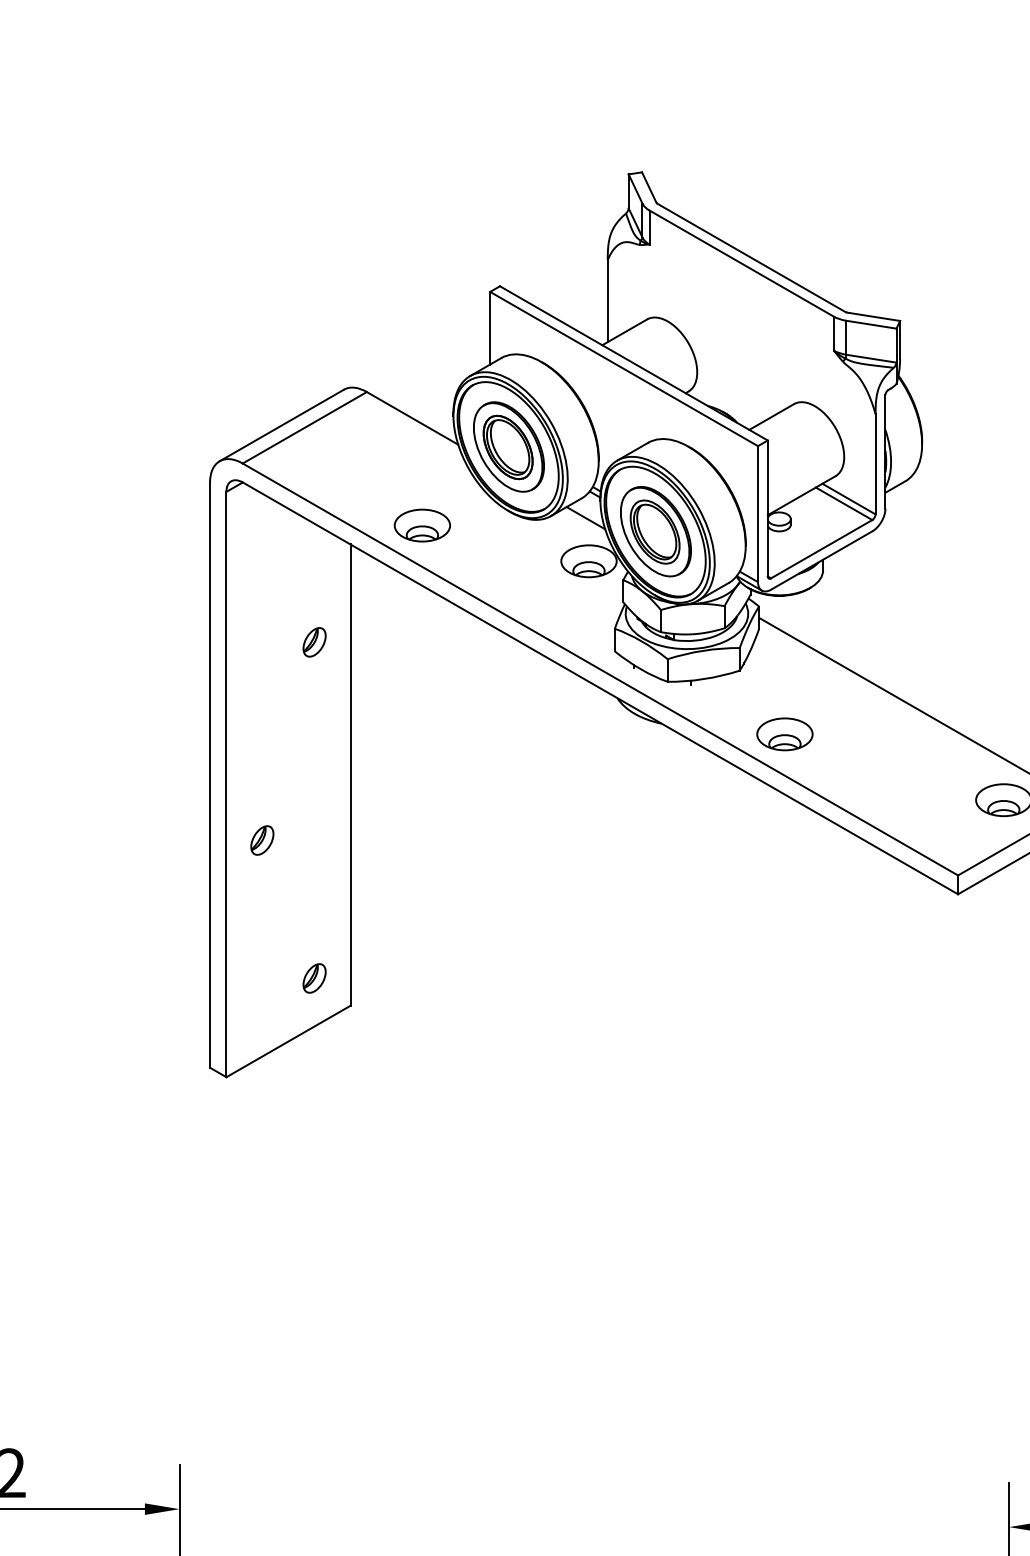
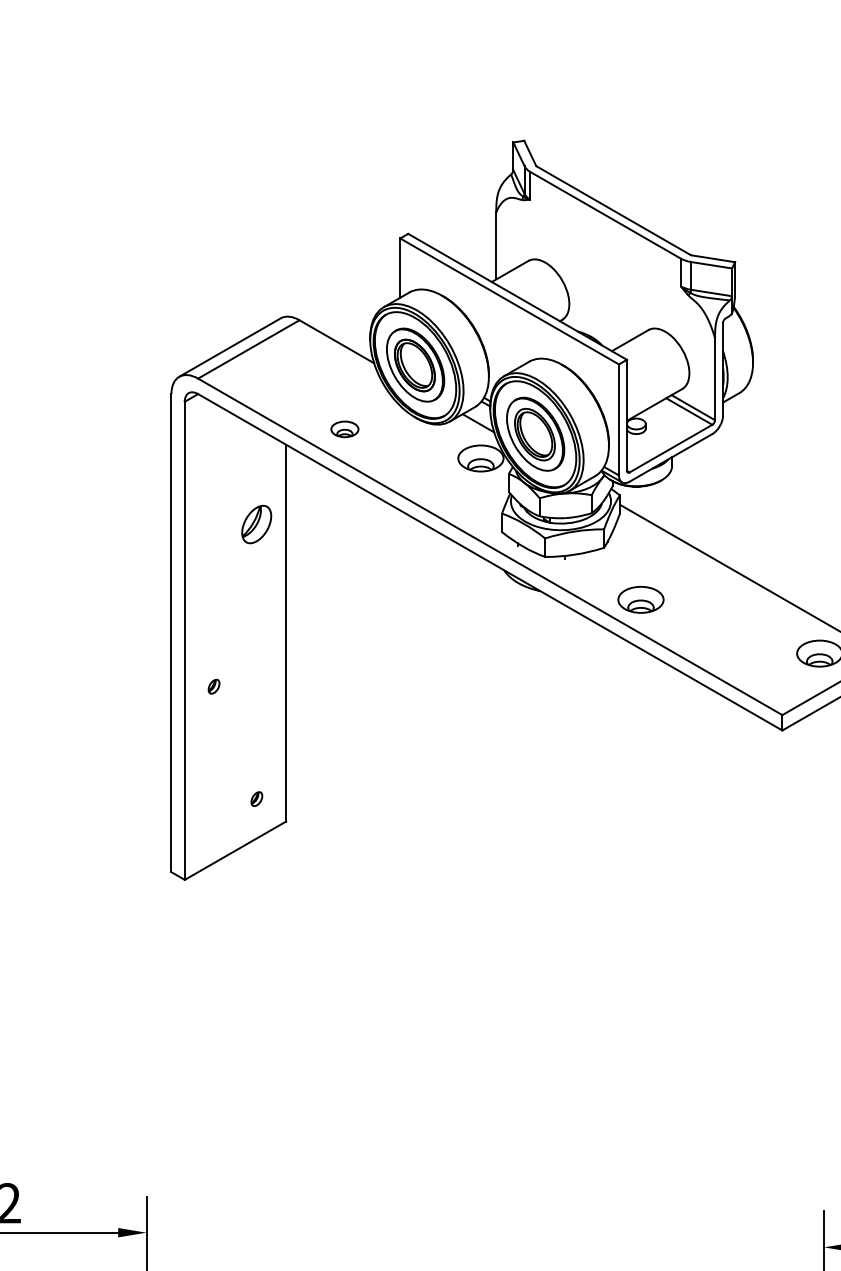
part: (421, 525) -> (344, 429), size x0.6
part: (314, 642) -> (256, 524), size x1.6
part: (261, 840) -> (213, 686), size x0.6
part: (314, 977) -> (256, 798), size x0.6

